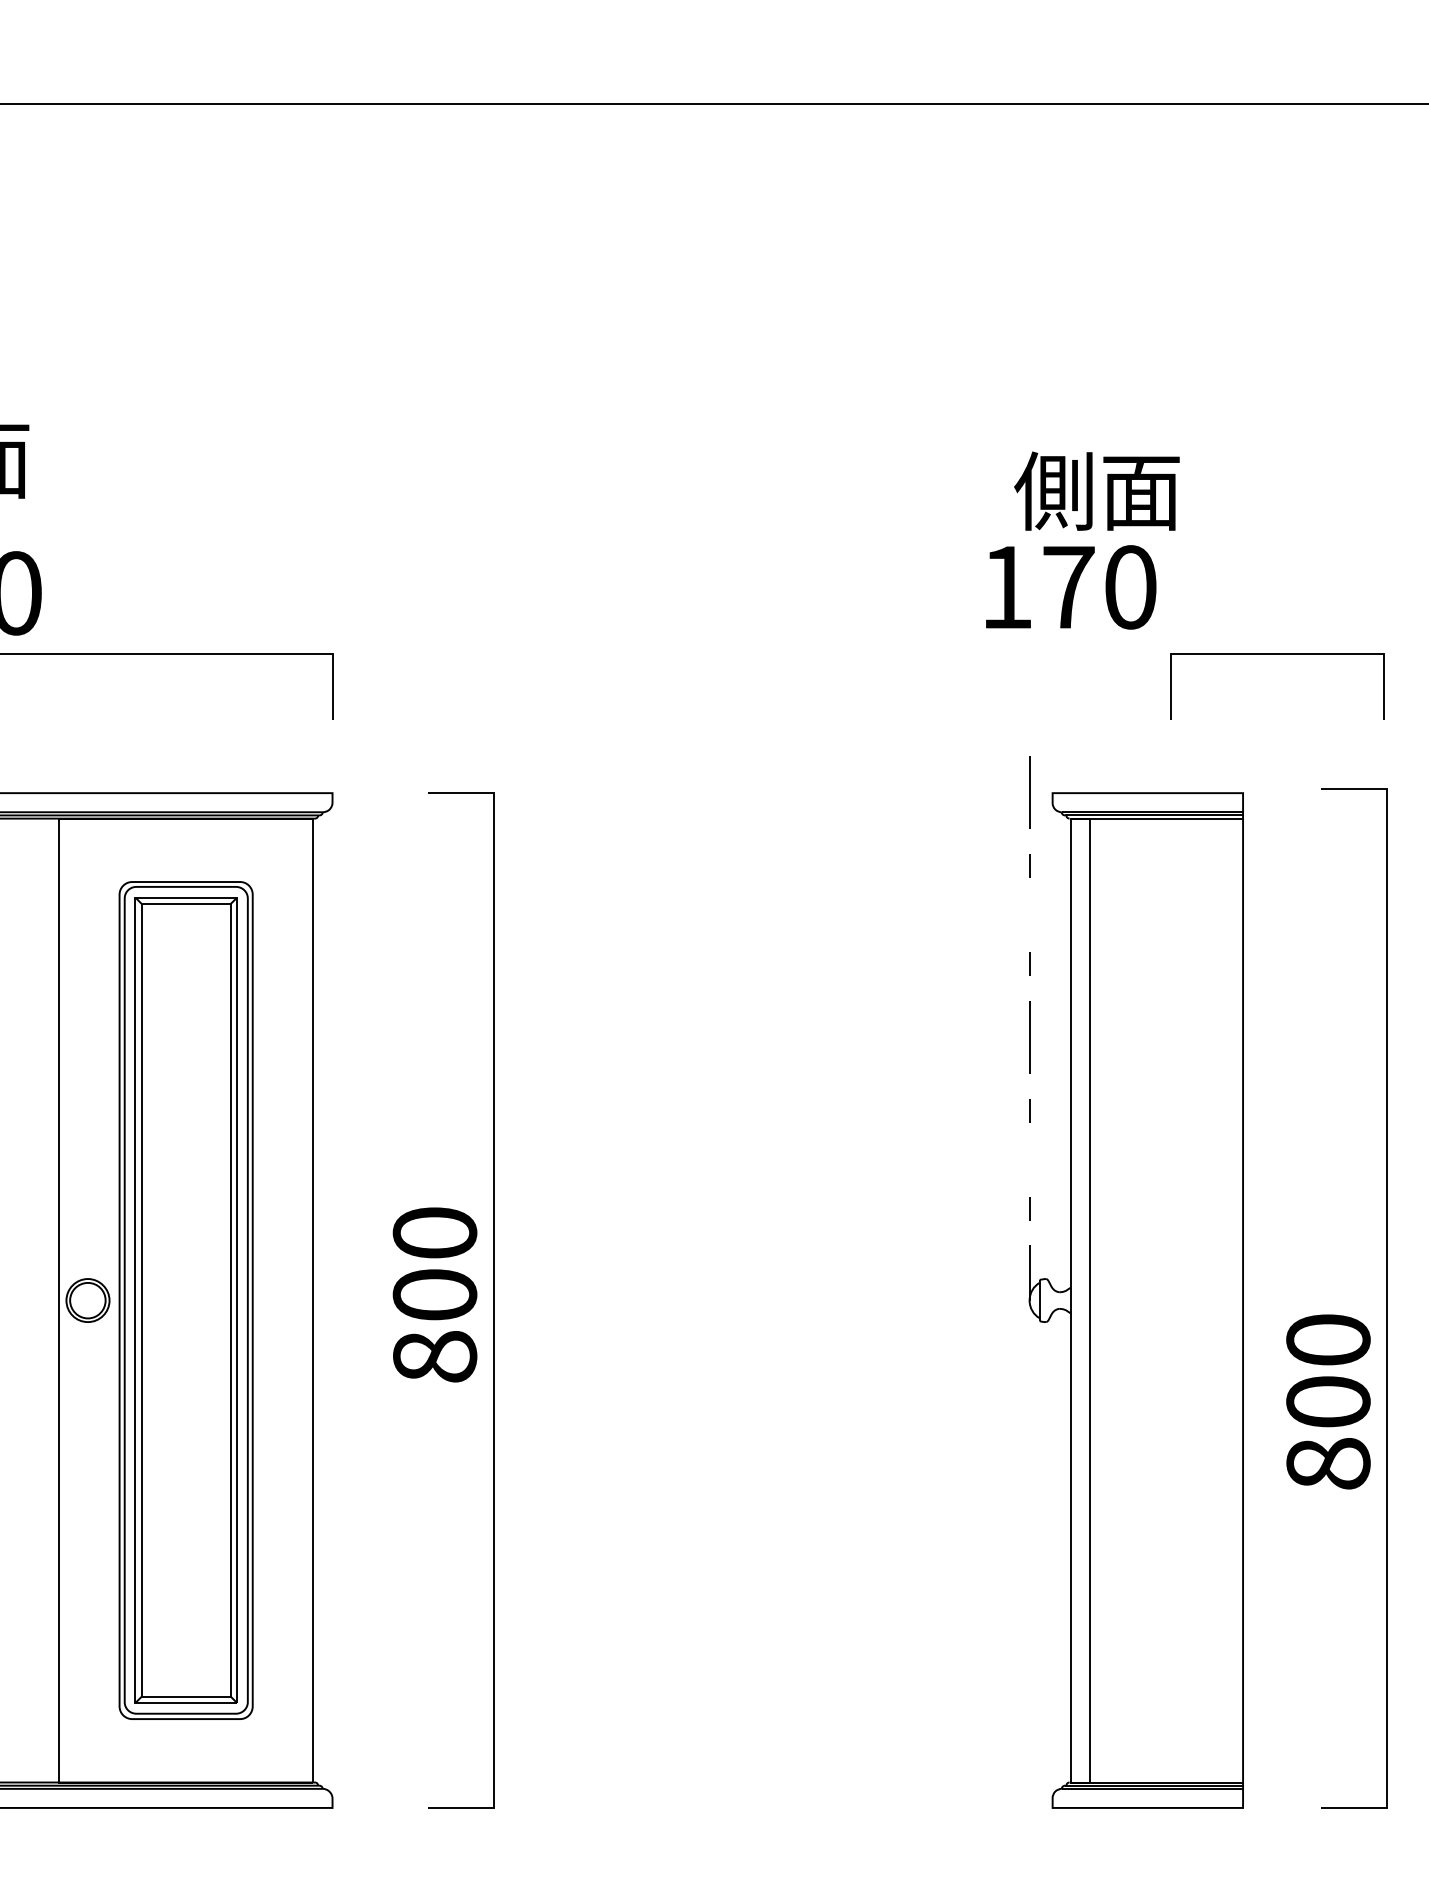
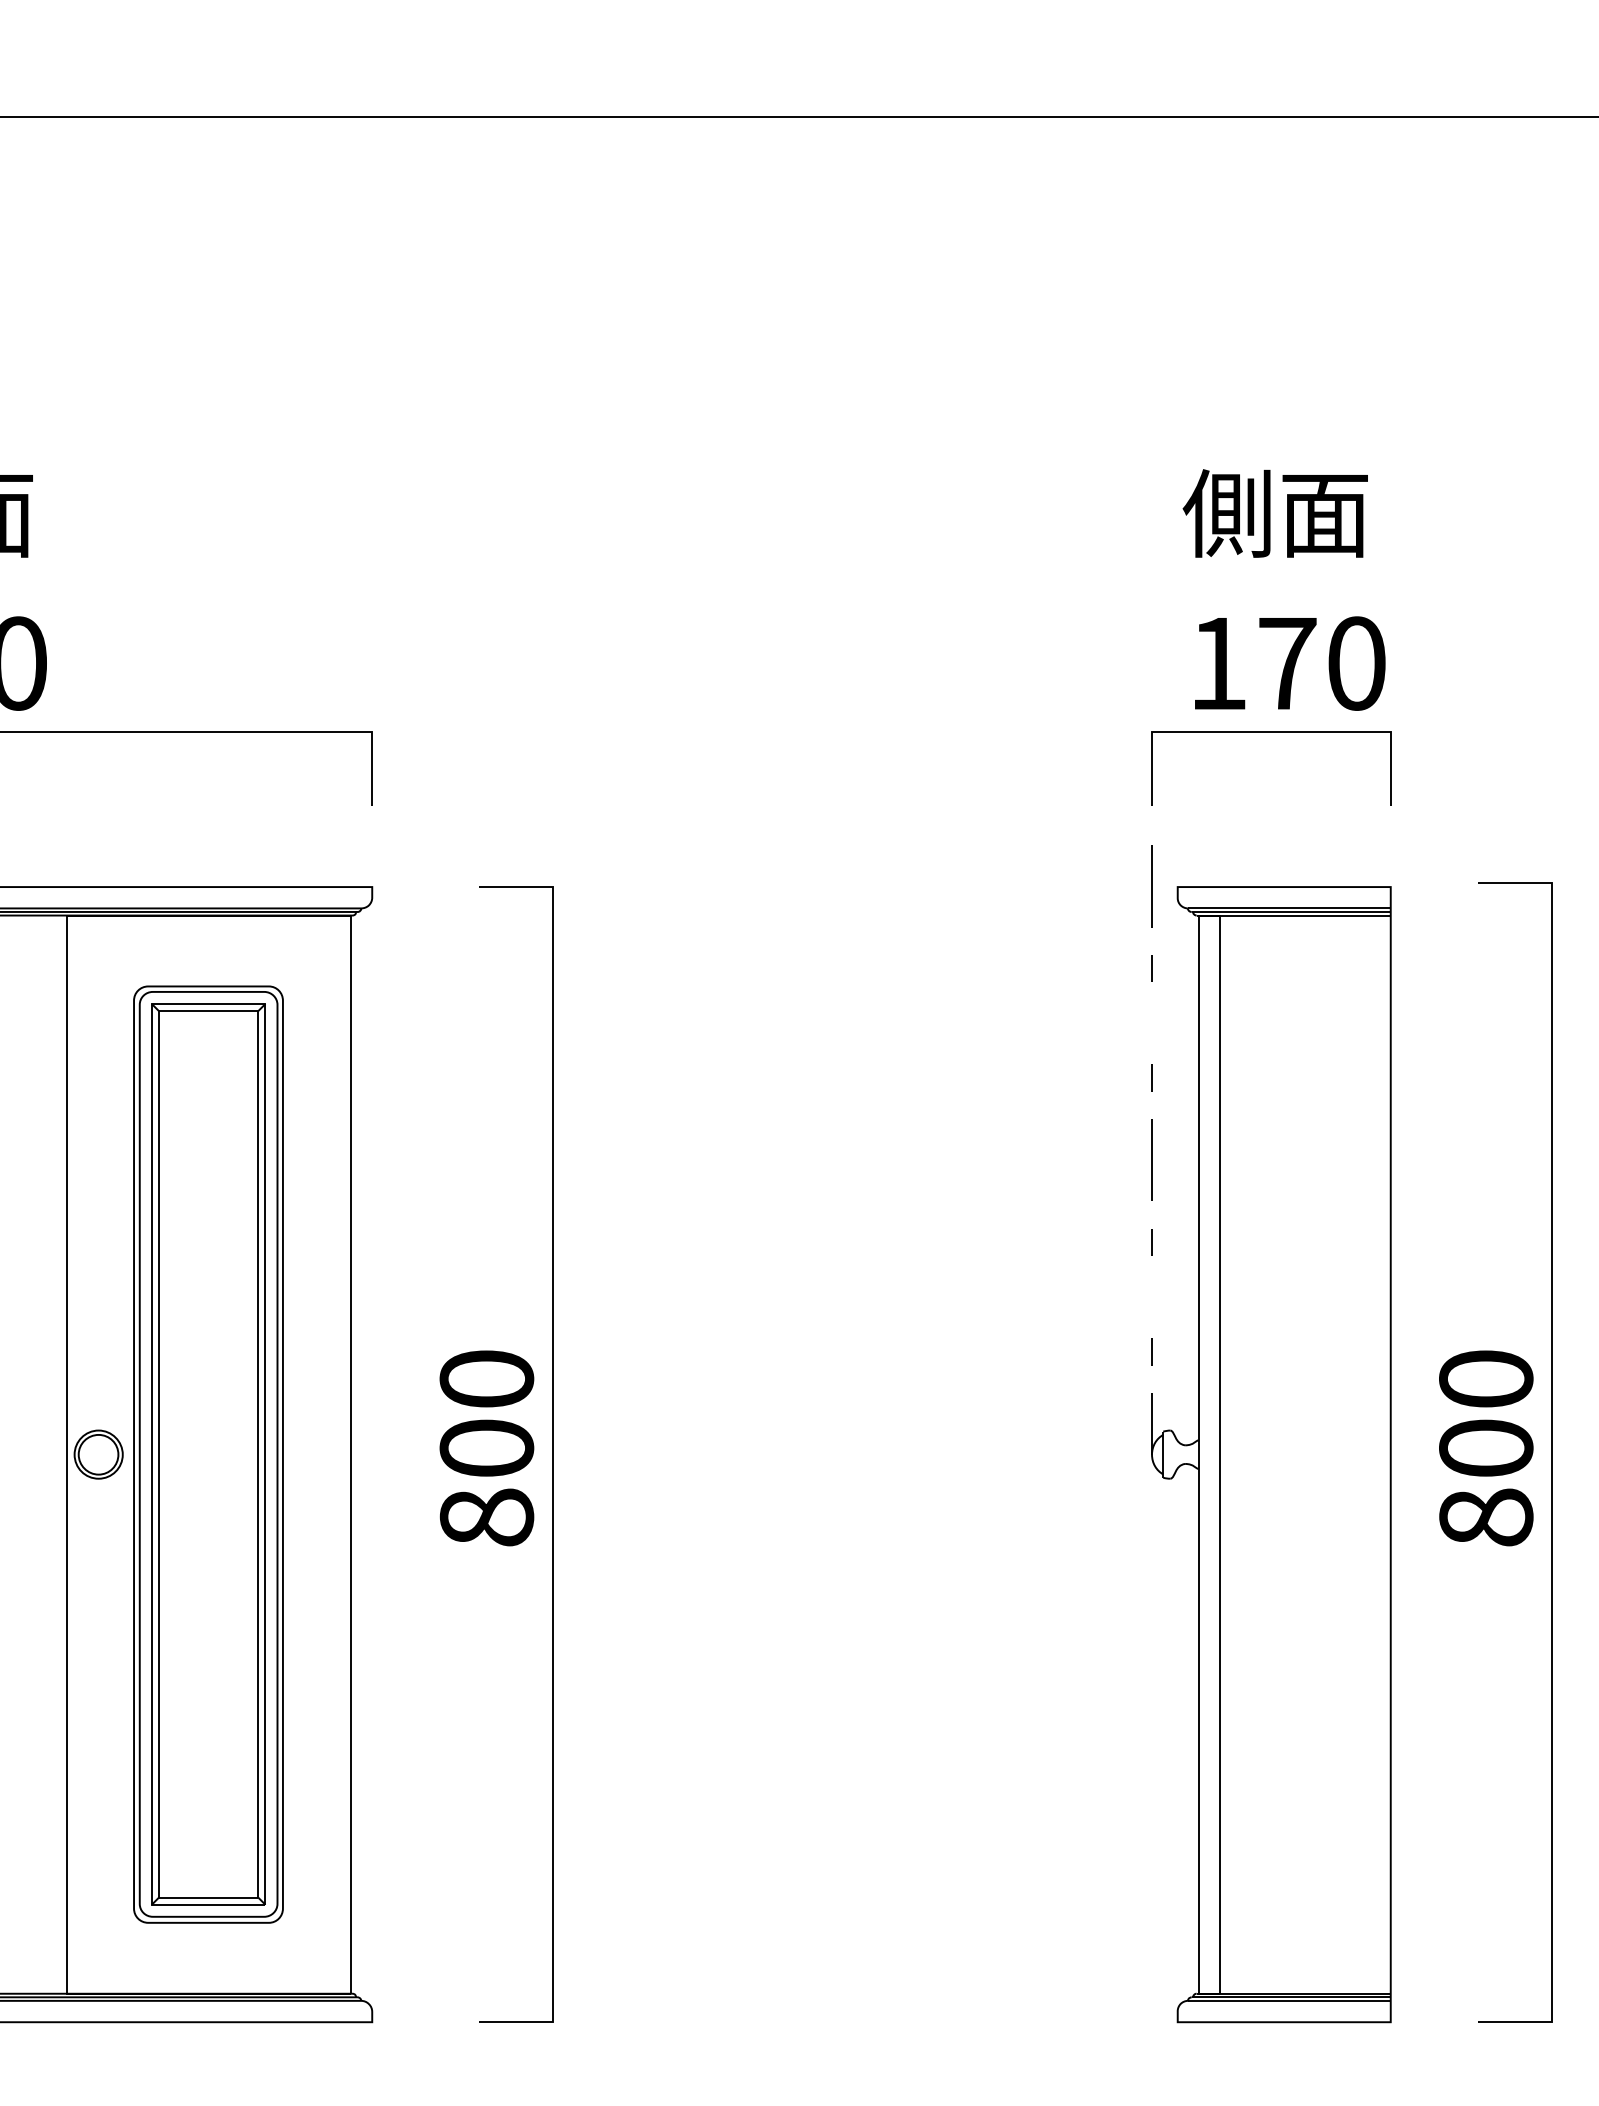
text: (1096, 490) -> (1274, 512), moved
text: (1071, 587) -> (1290, 663), moved
line: (1277, 654) -> (1271, 731), moved
text: (1328, 1401) -> (1486, 1447), moved

